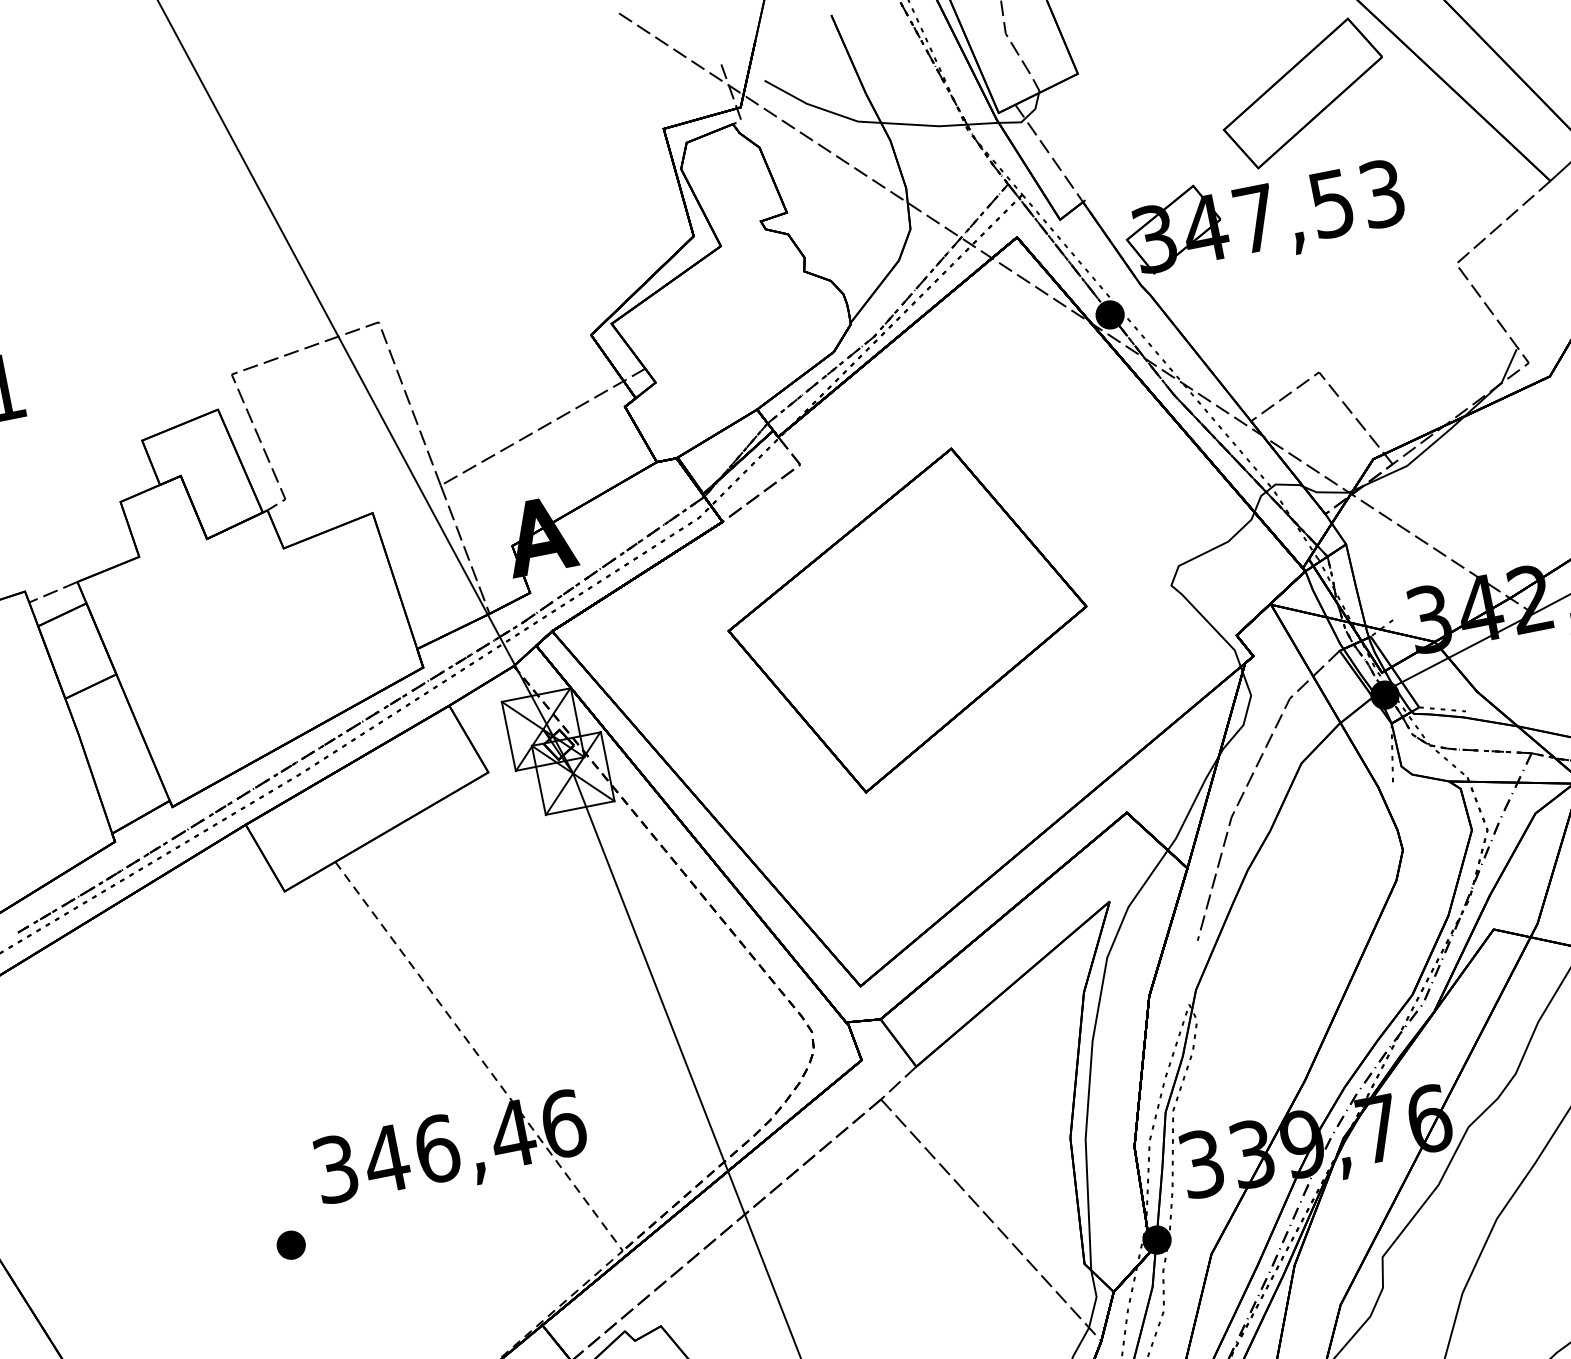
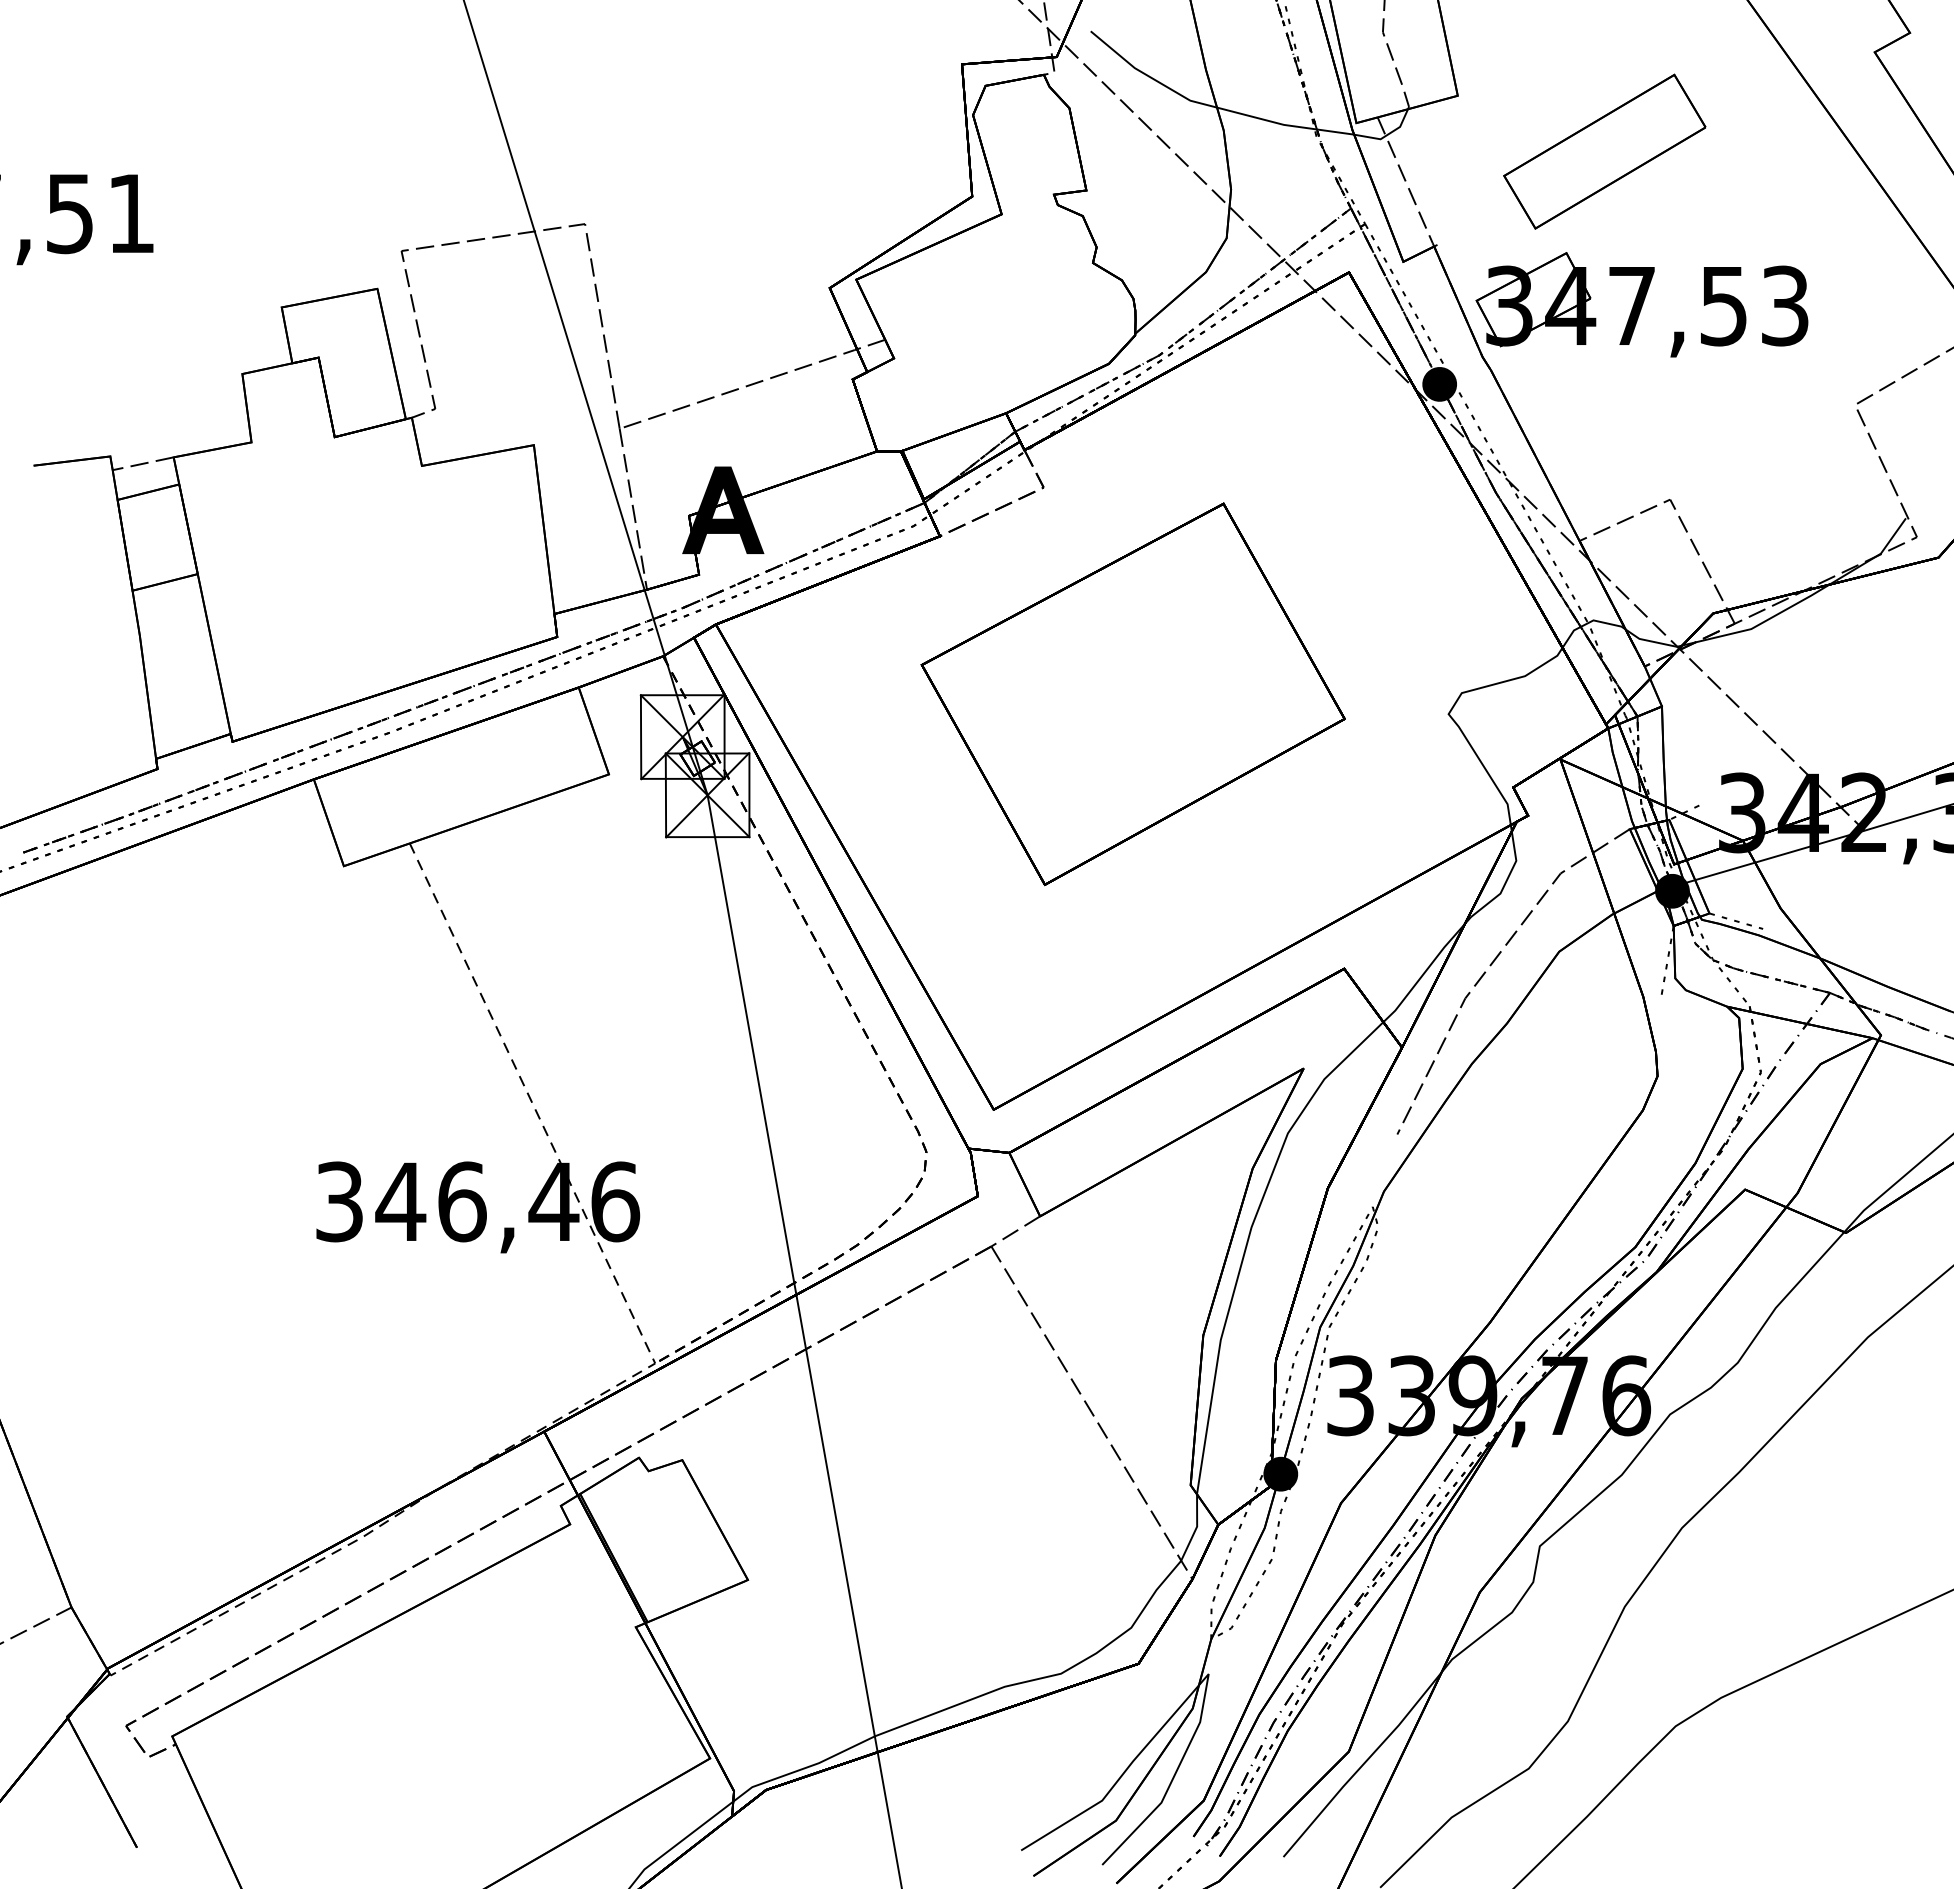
part: (1302, 93) -> (1604, 151), moved
part: (291, 1245) -> (269, 1280), removed

